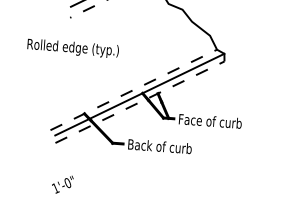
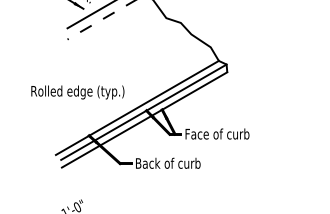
text: (72, 48) -> (77, 92), moved
line: (133, 89) -> (137, 107), dashed -> solid
line: (140, 101) -> (145, 119), dashed -> solid

